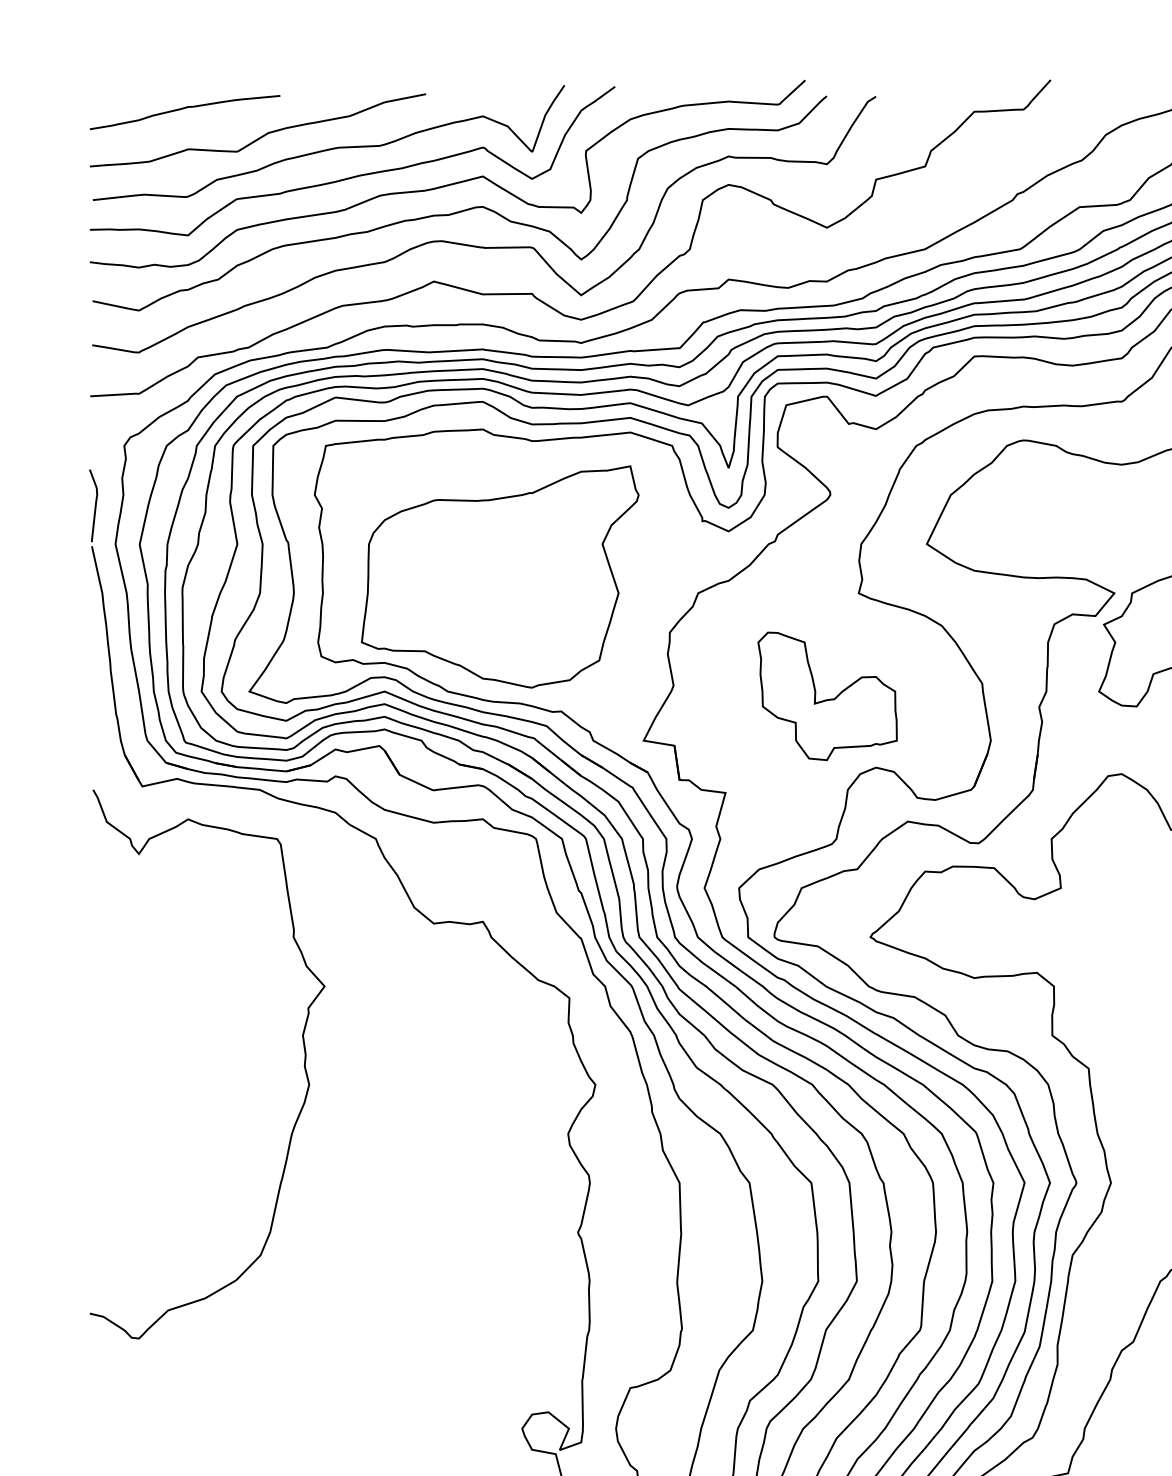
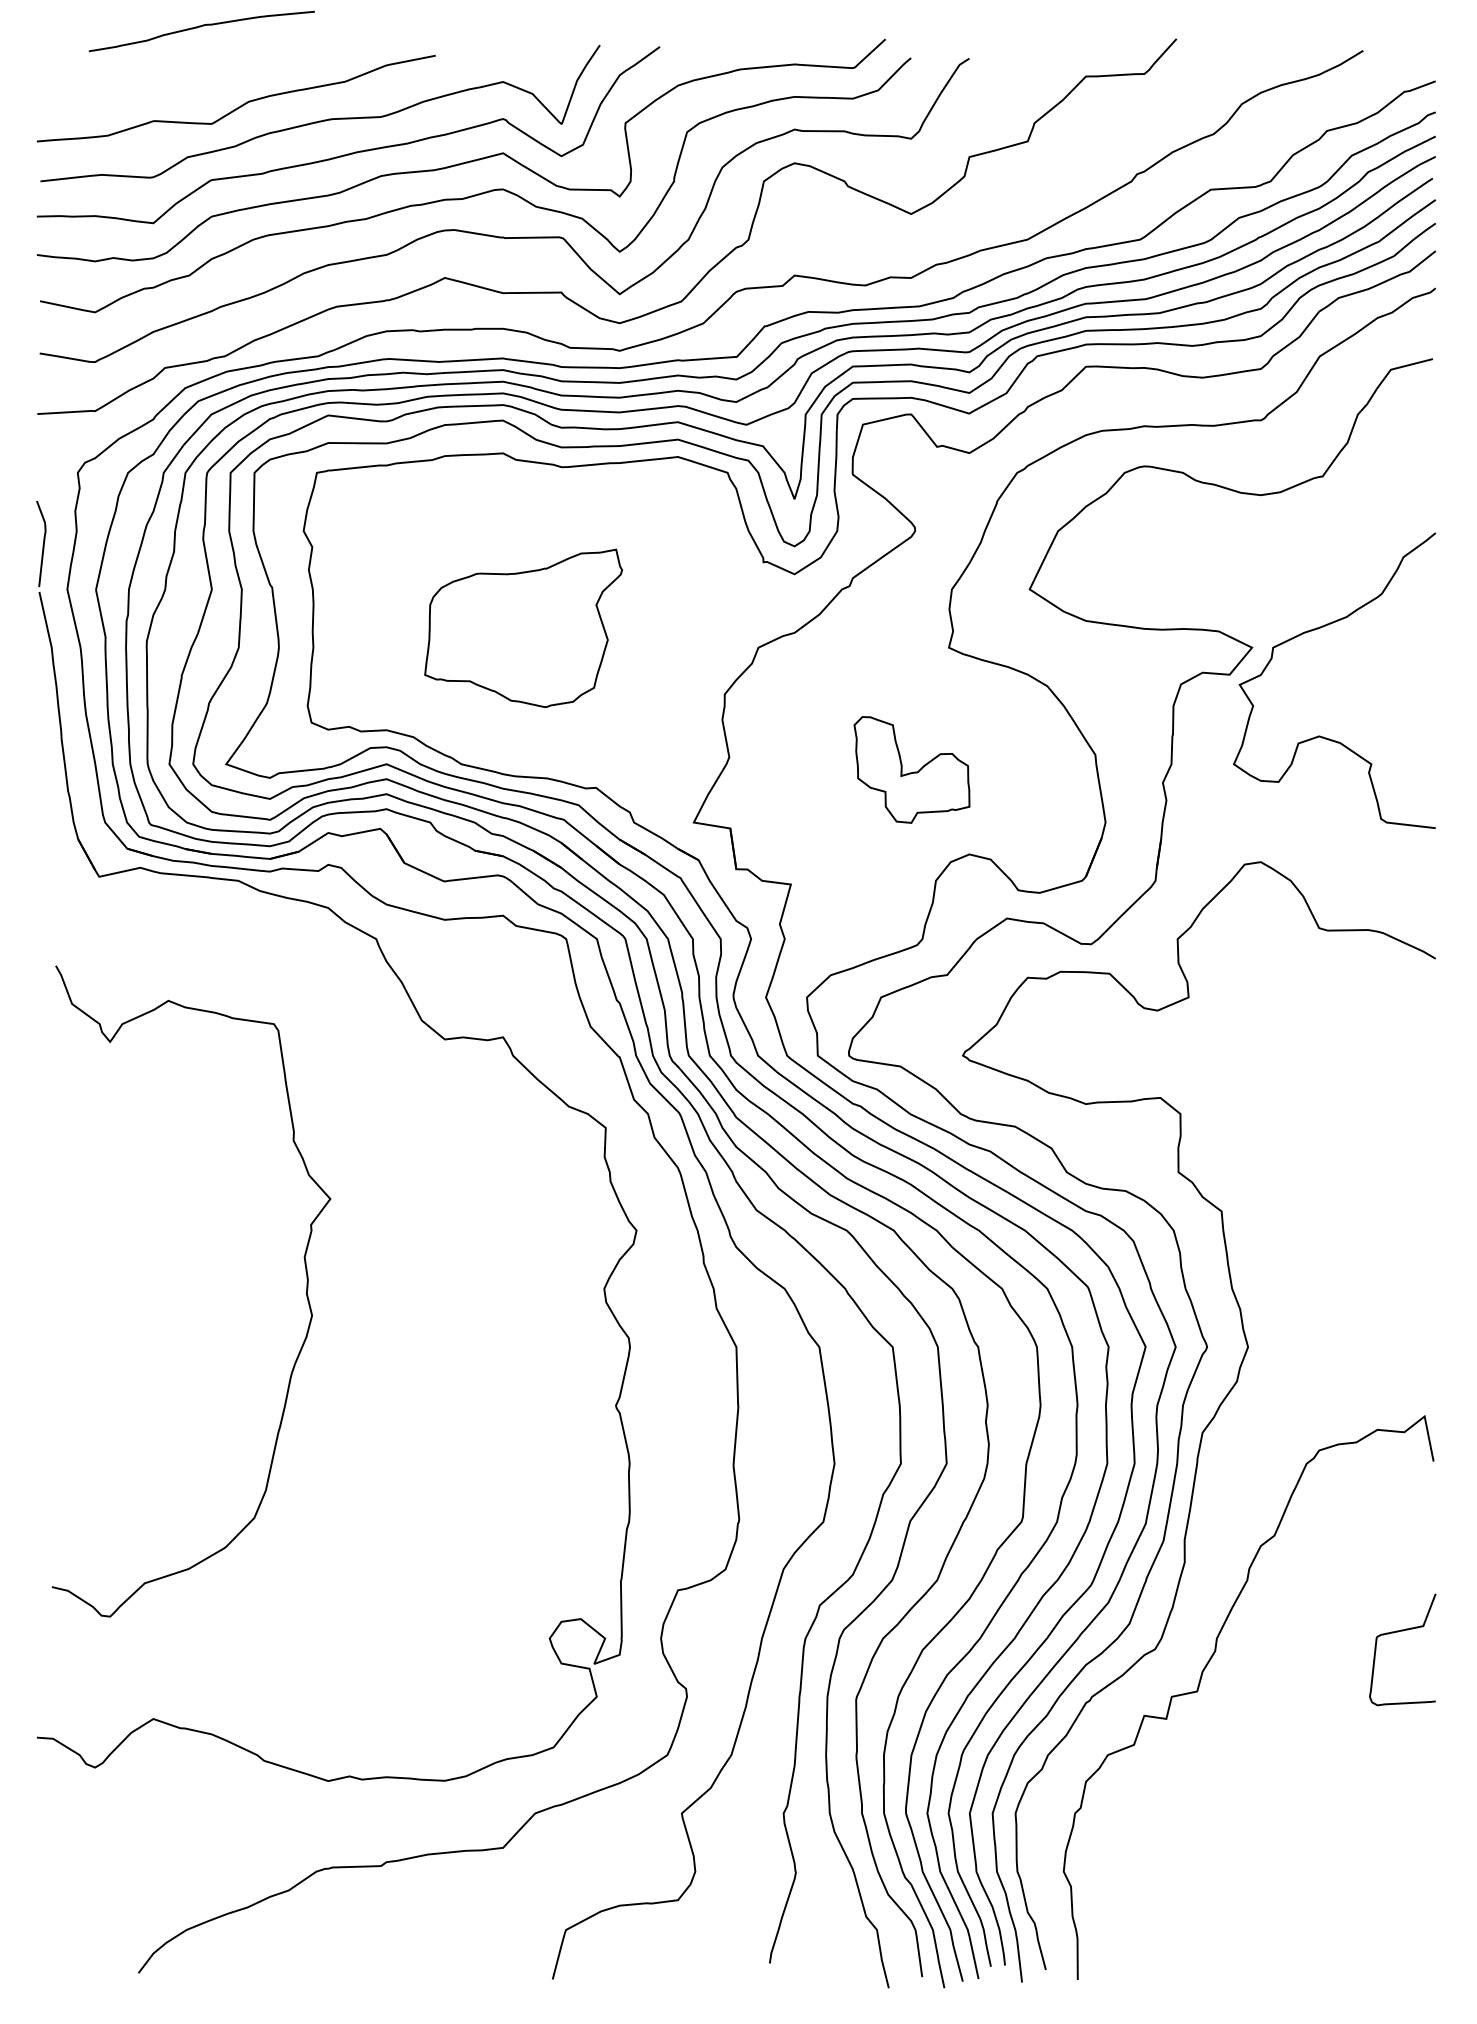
curve: (183, 109) -> (200, 27), moved
part: (500, 577) -> (523, 628), size x0.6
part: (827, 695) -> (911, 769), size x0.7
curve: (304, 1064) -> (306, 1291), moved

